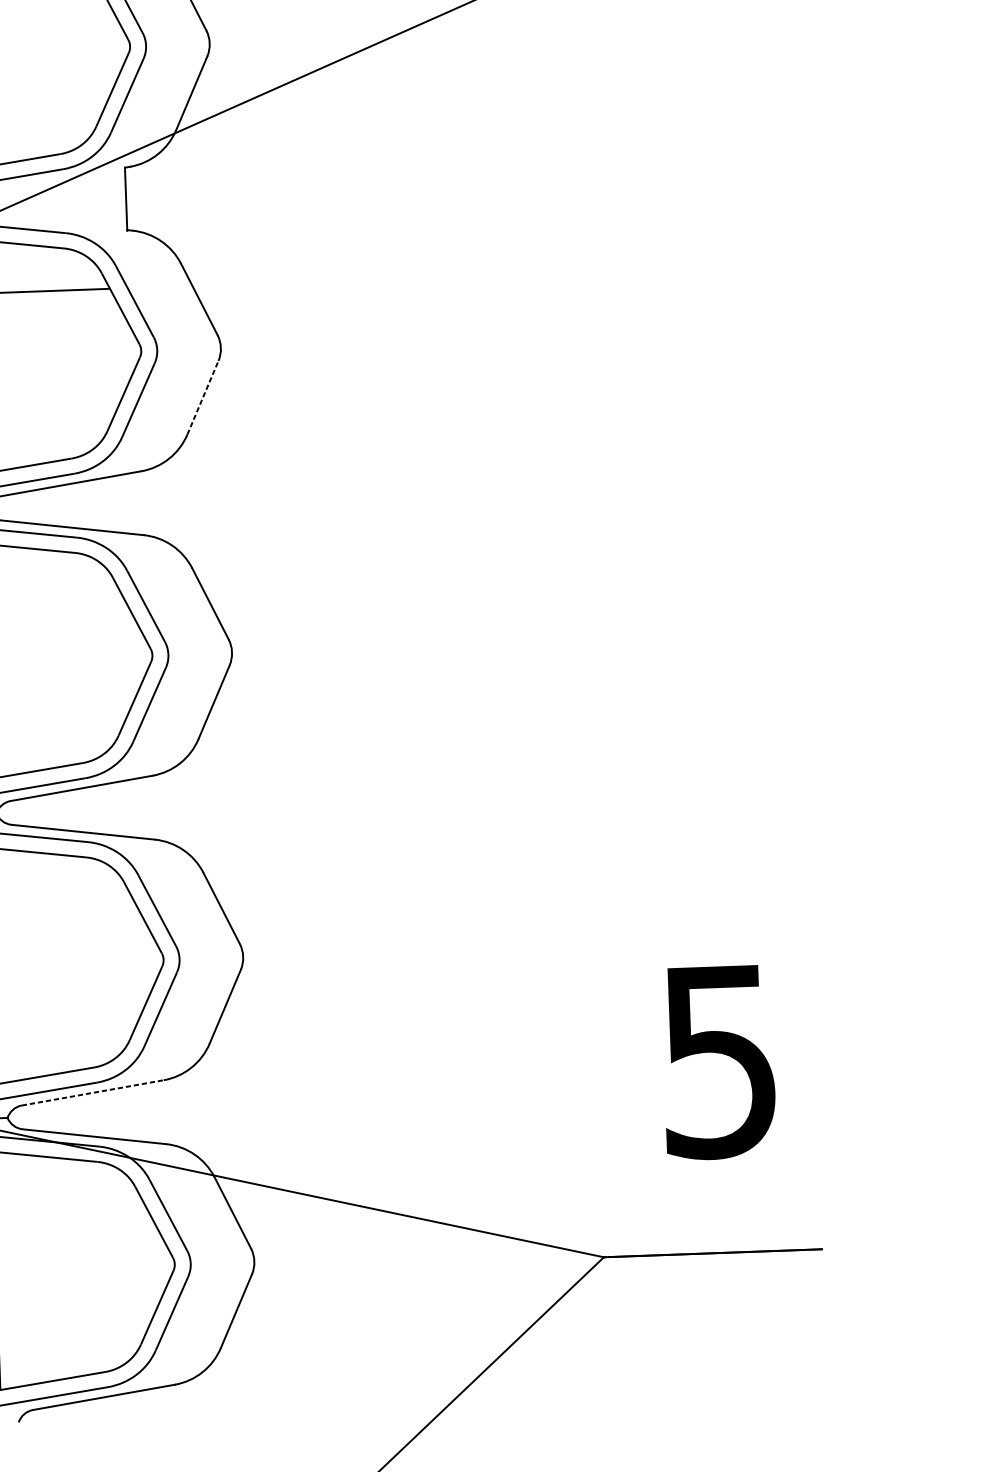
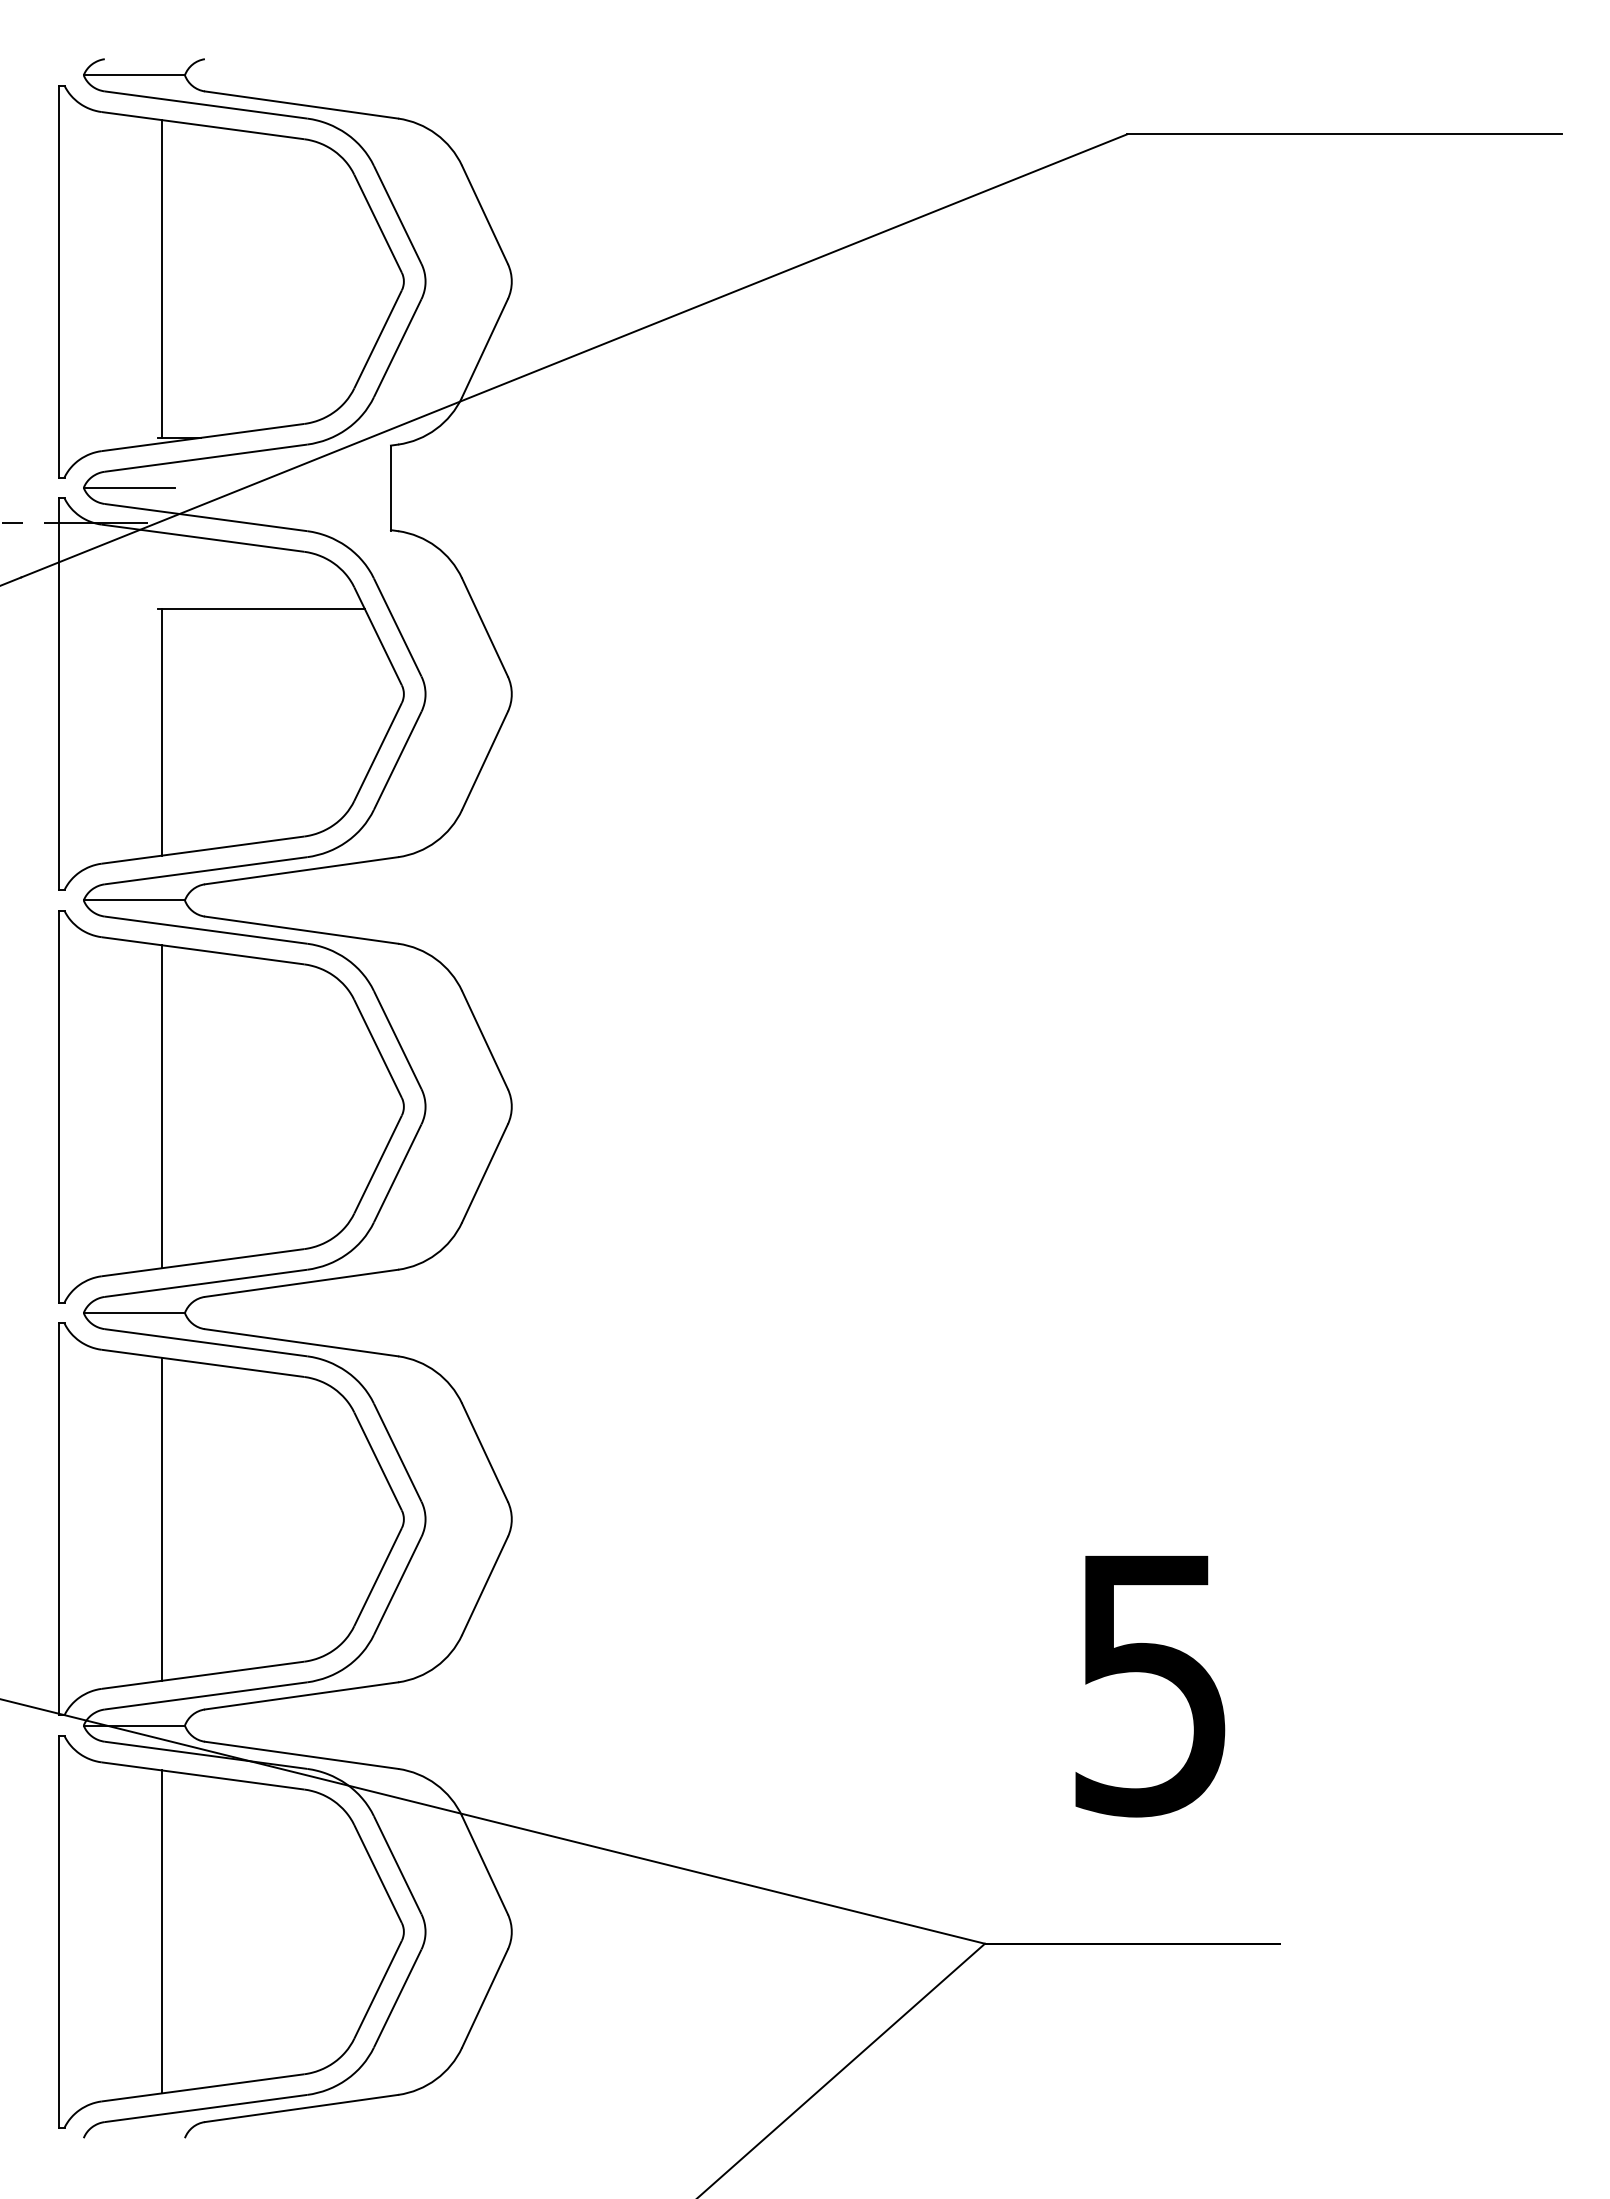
line: (203, 397) -> (485, 760), dashed -> solid
line: (92, 1092) -> (301, 1695), dashed -> solid

